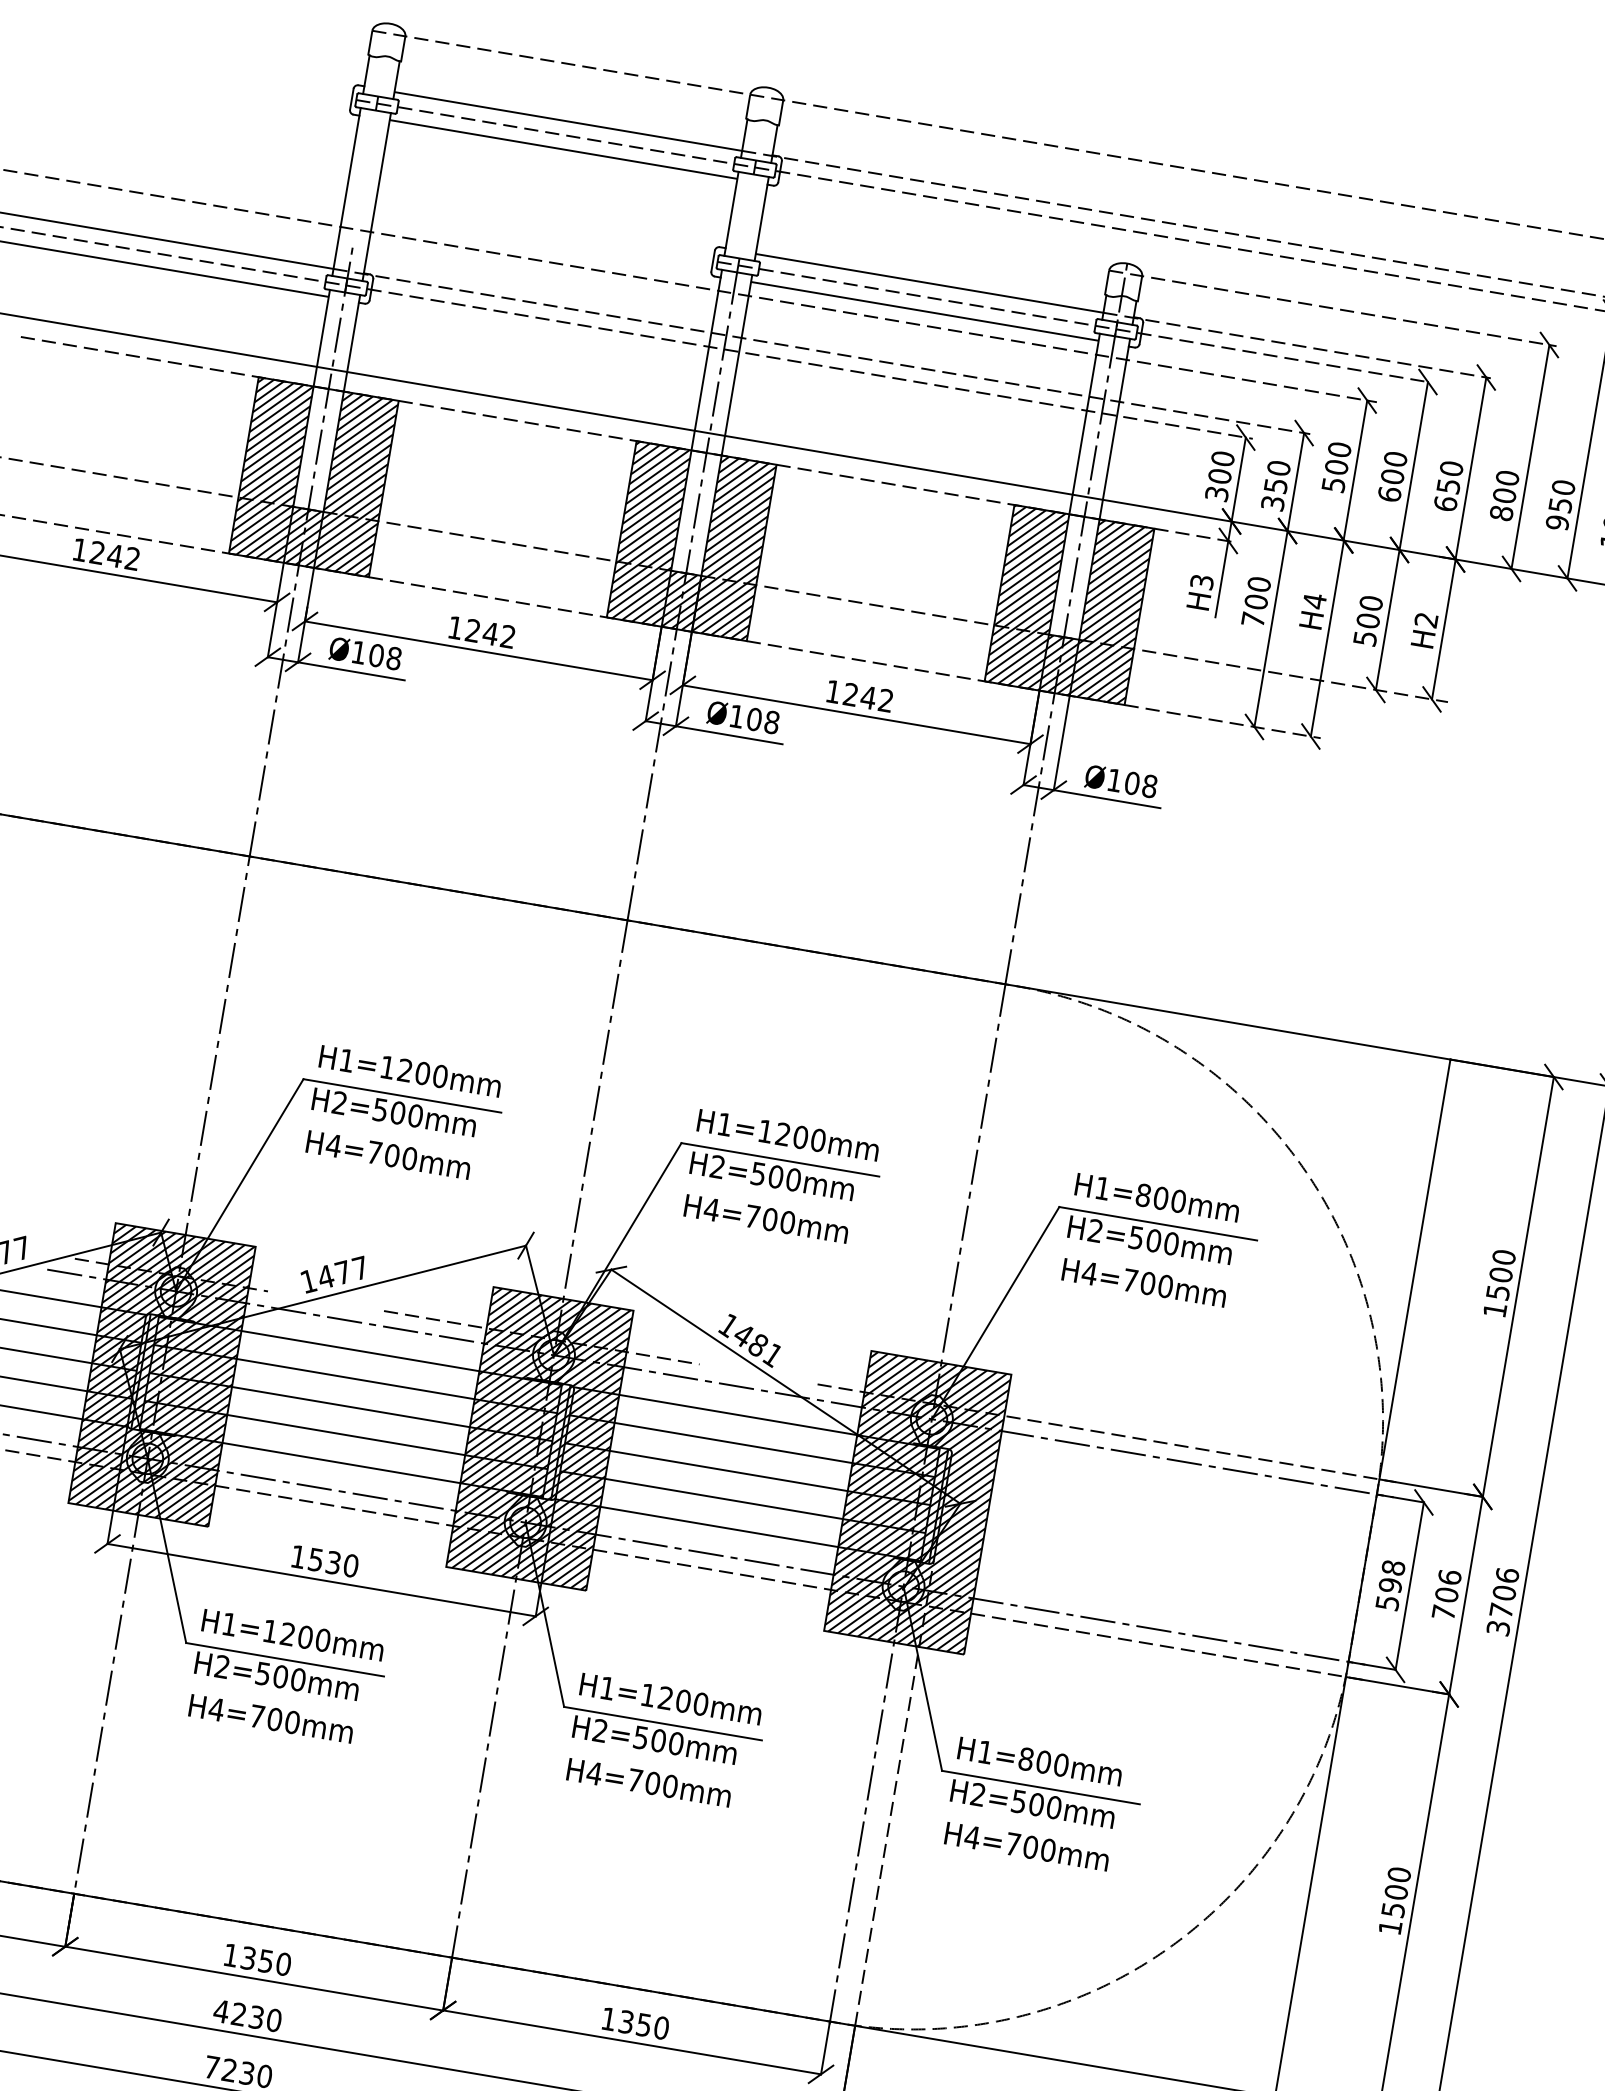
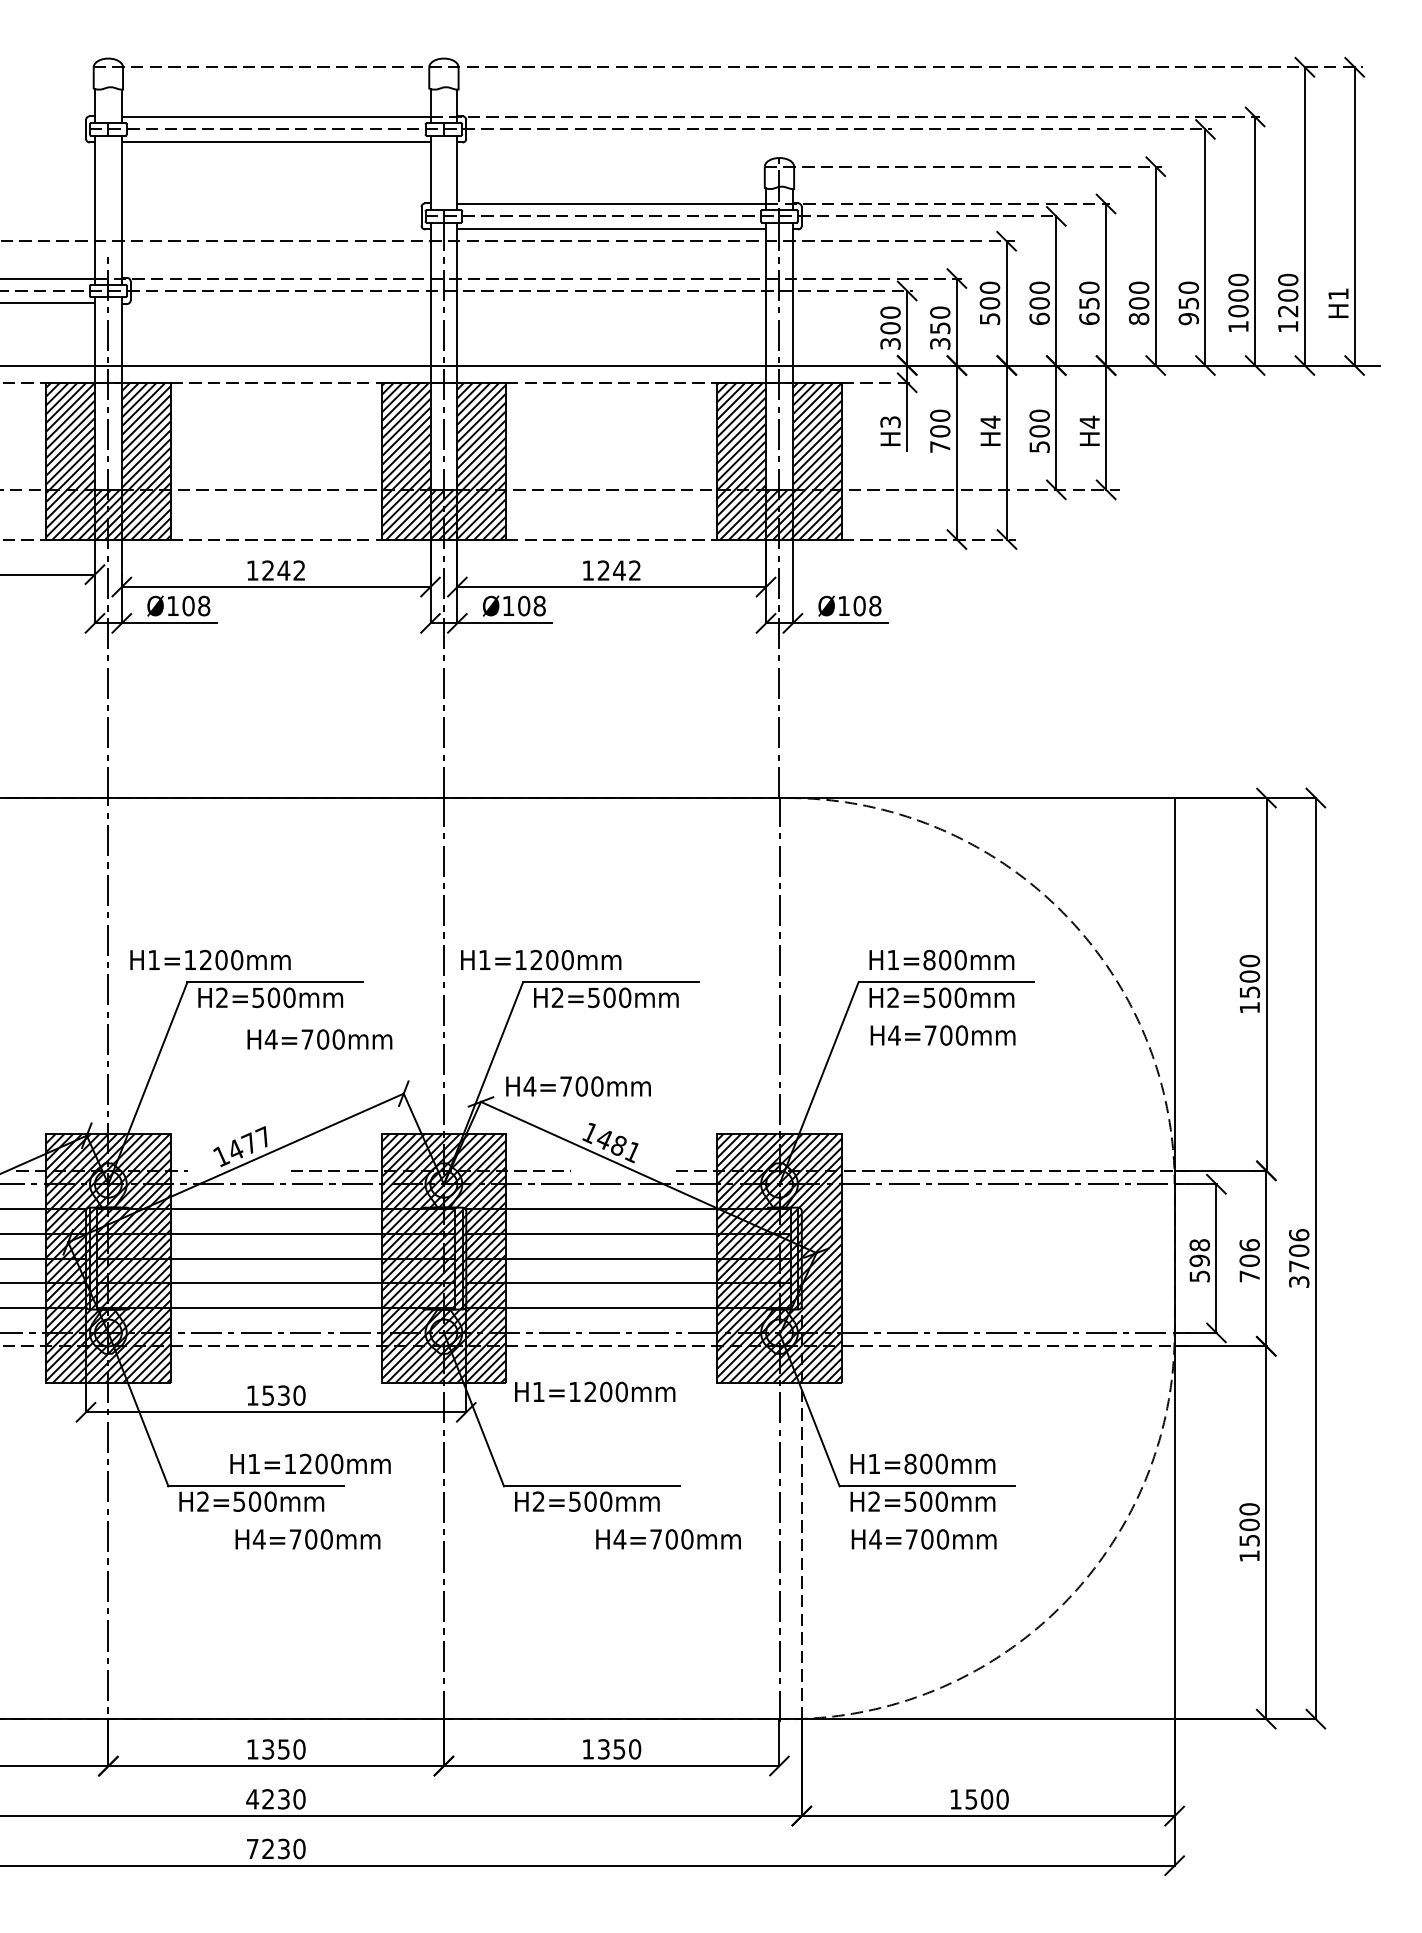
text: (1426, 619) -> (1089, 421), H2 -> H4
text: (410, 1070) -> (210, 959), moved
text: (788, 1134) -> (541, 959), moved
text: (388, 1154) -> (319, 1039), moved
text: (766, 1218) -> (578, 1086), moved
text: (293, 1634) -> (310, 1463), moved
text: (671, 1698) -> (595, 1391), moved
text: (270, 1718) -> (307, 1539), moved
text: (649, 1782) -> (668, 1539), moved

